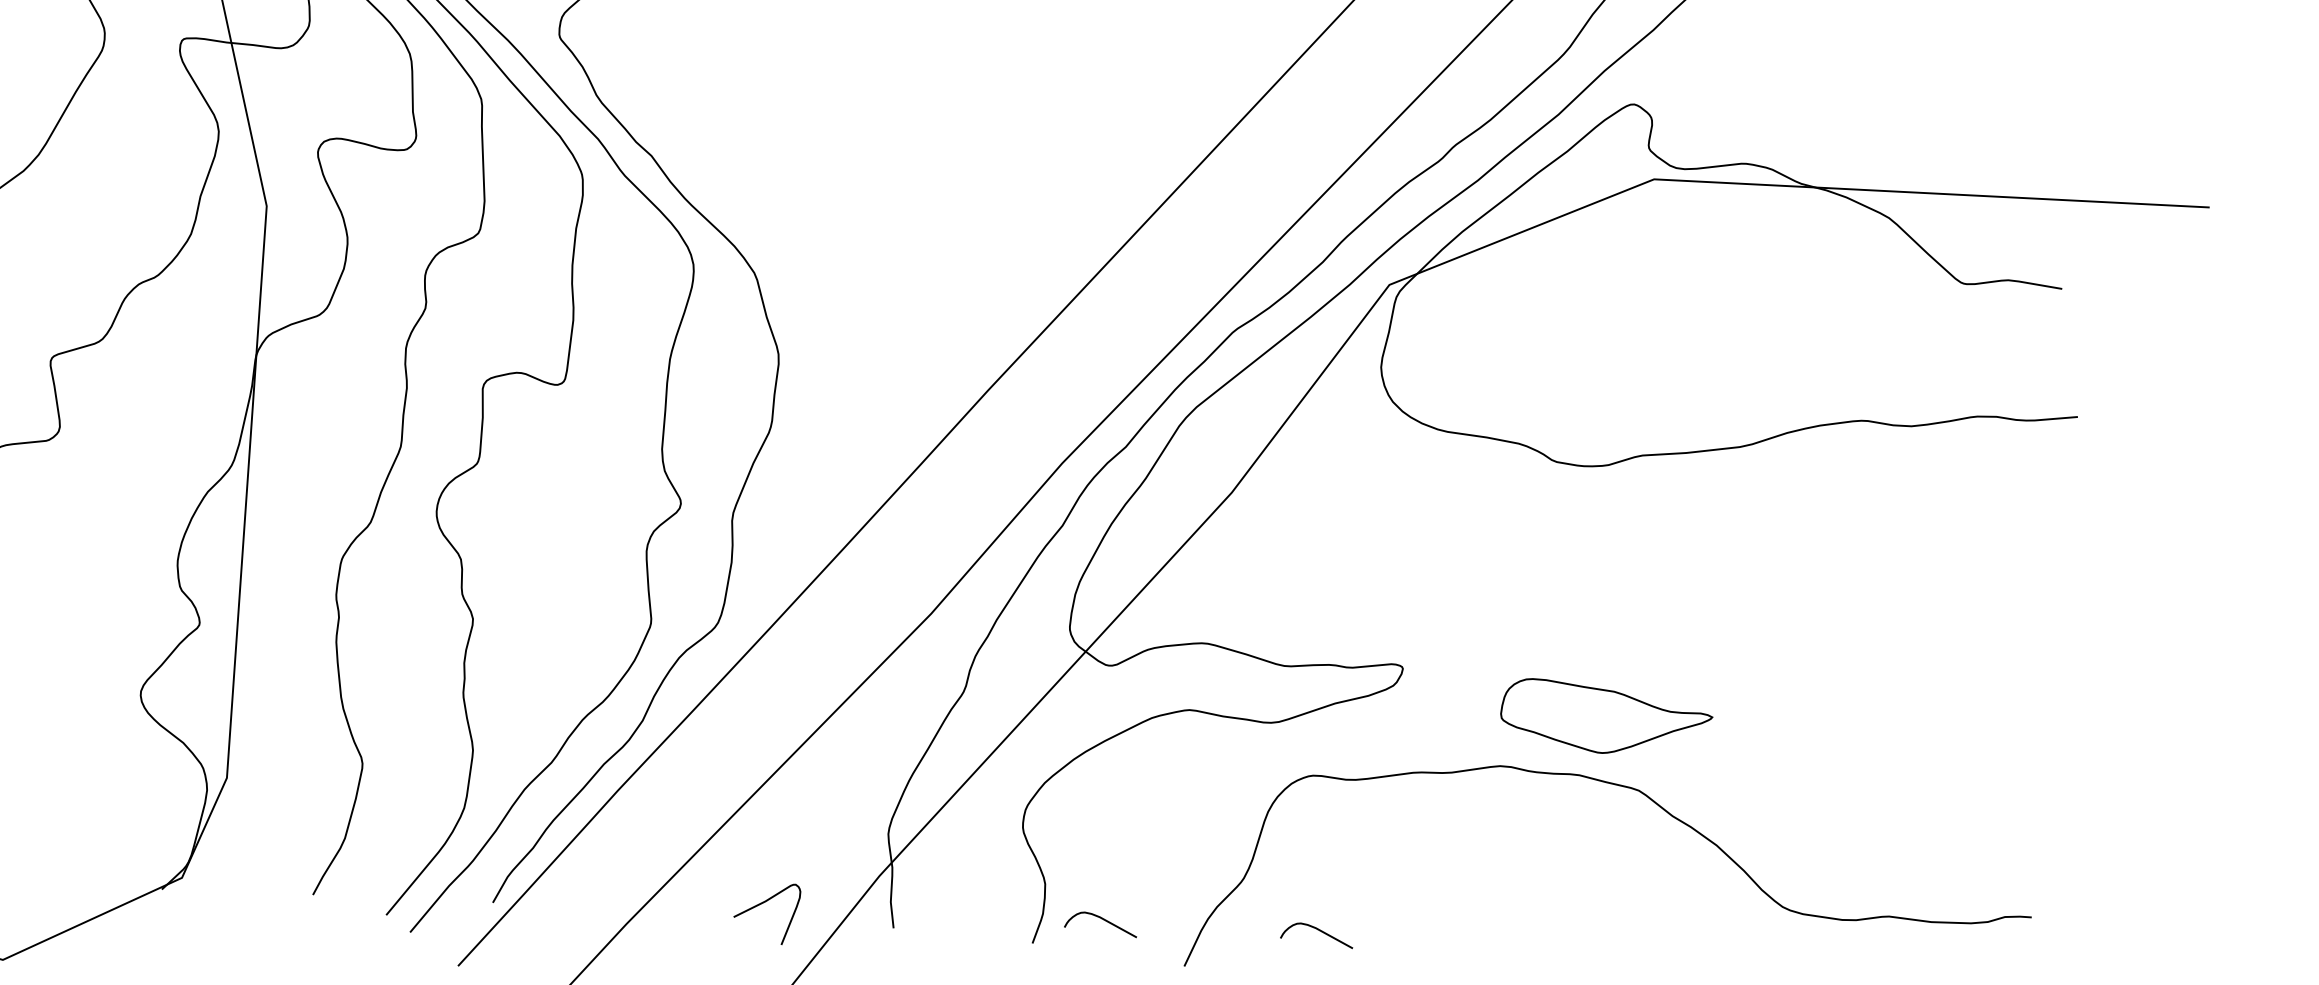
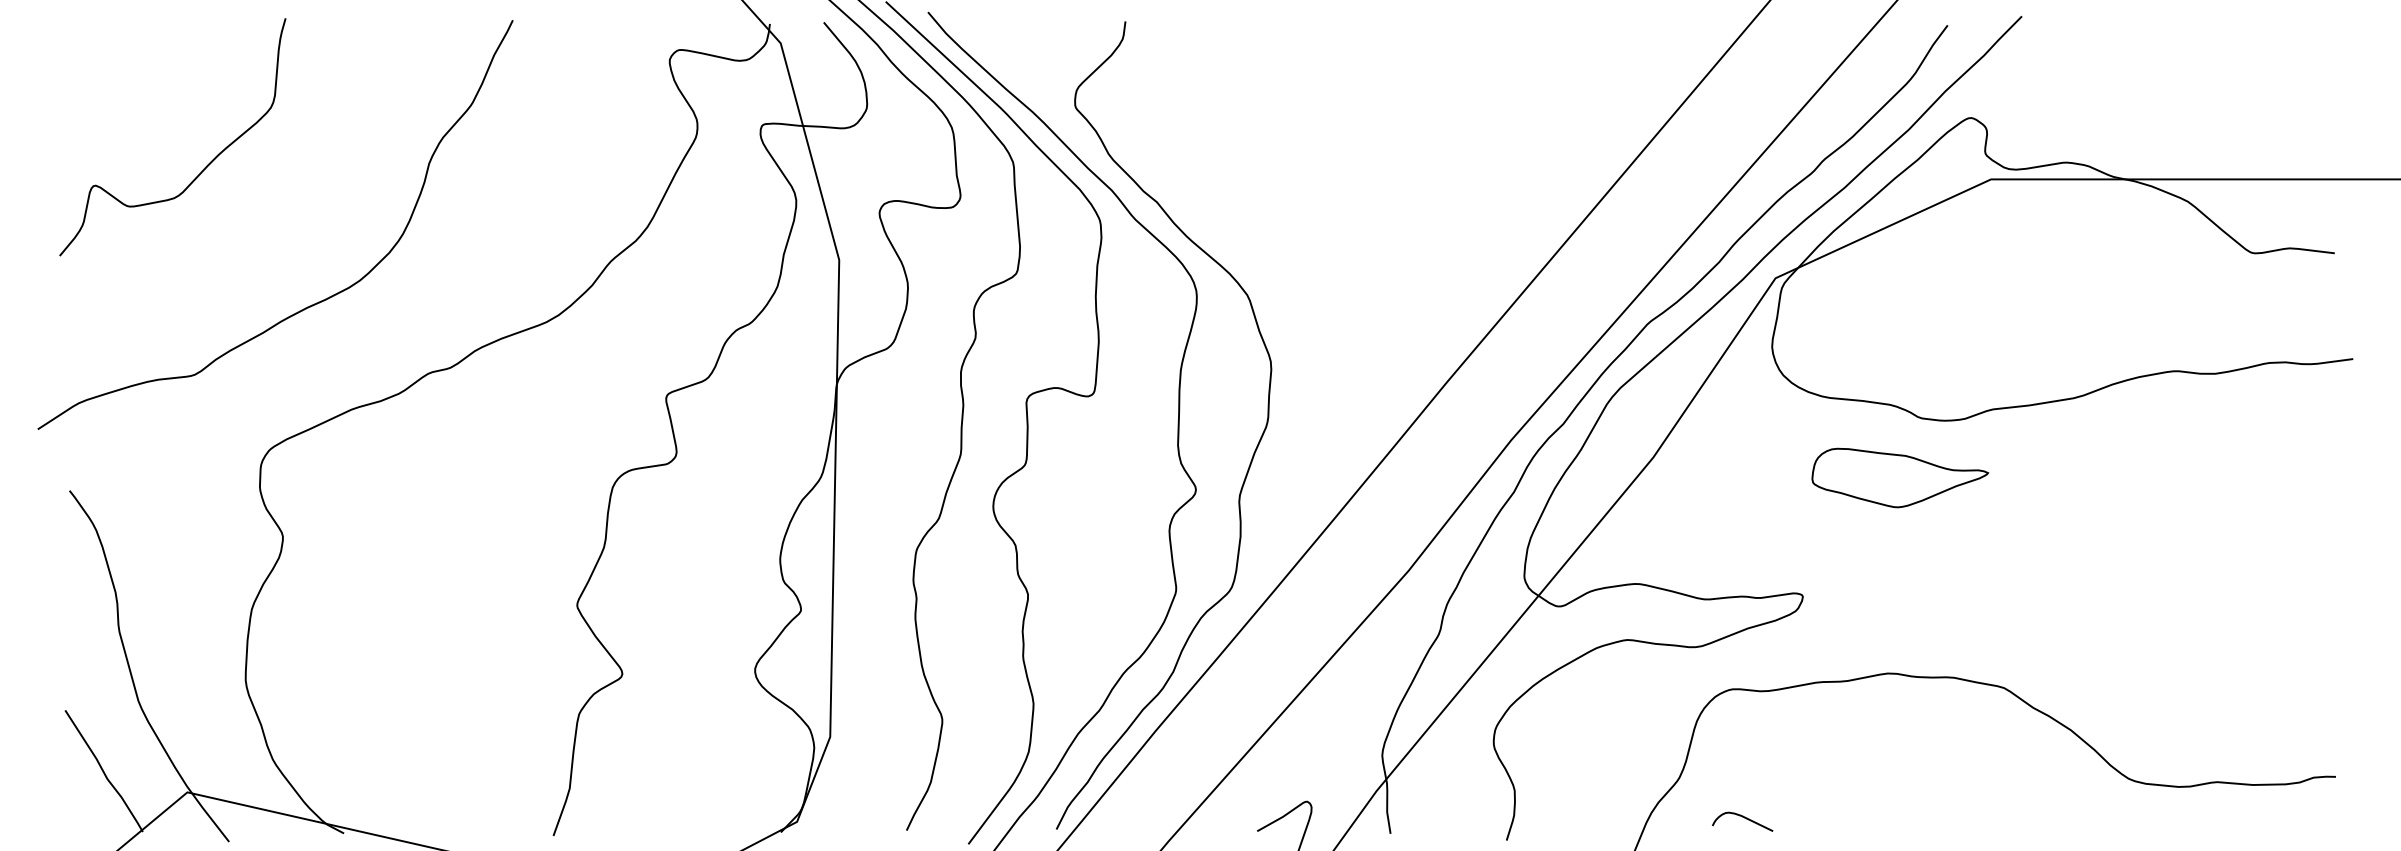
part: (1606, 717) -> (1900, 477), moved
curve: (1103, 920) -> (1564, 818), removed

